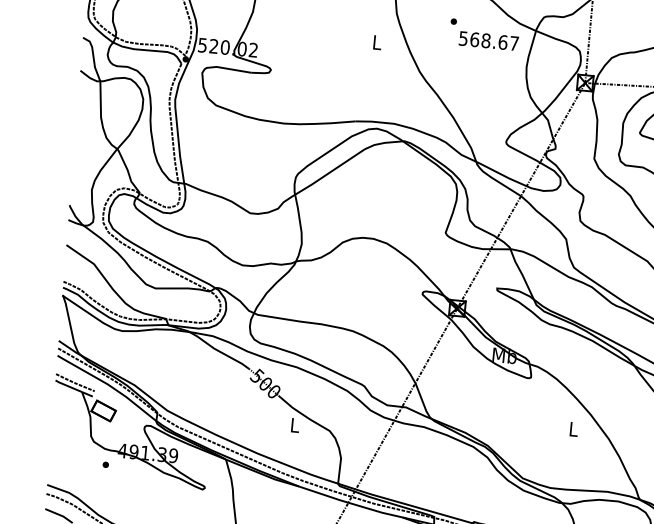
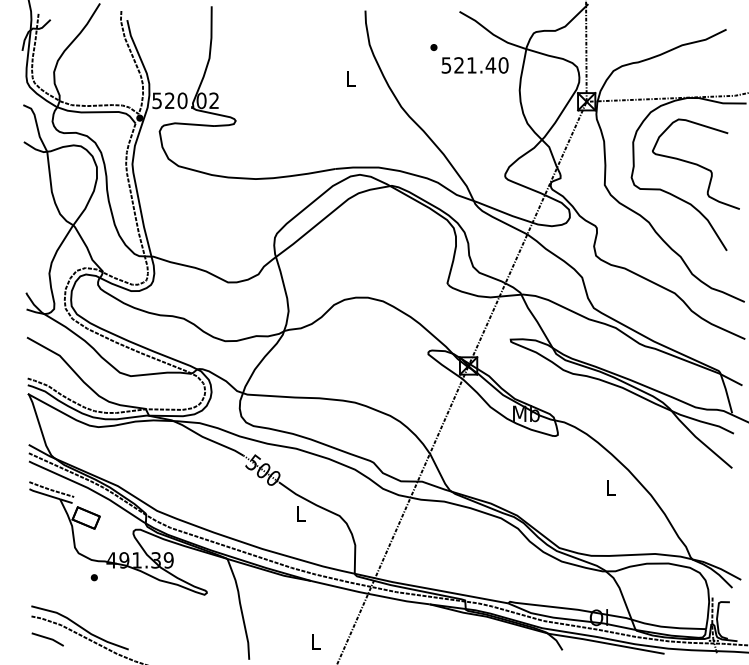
text: (494, 41) -> (481, 65), 568.67 -> 521.40

